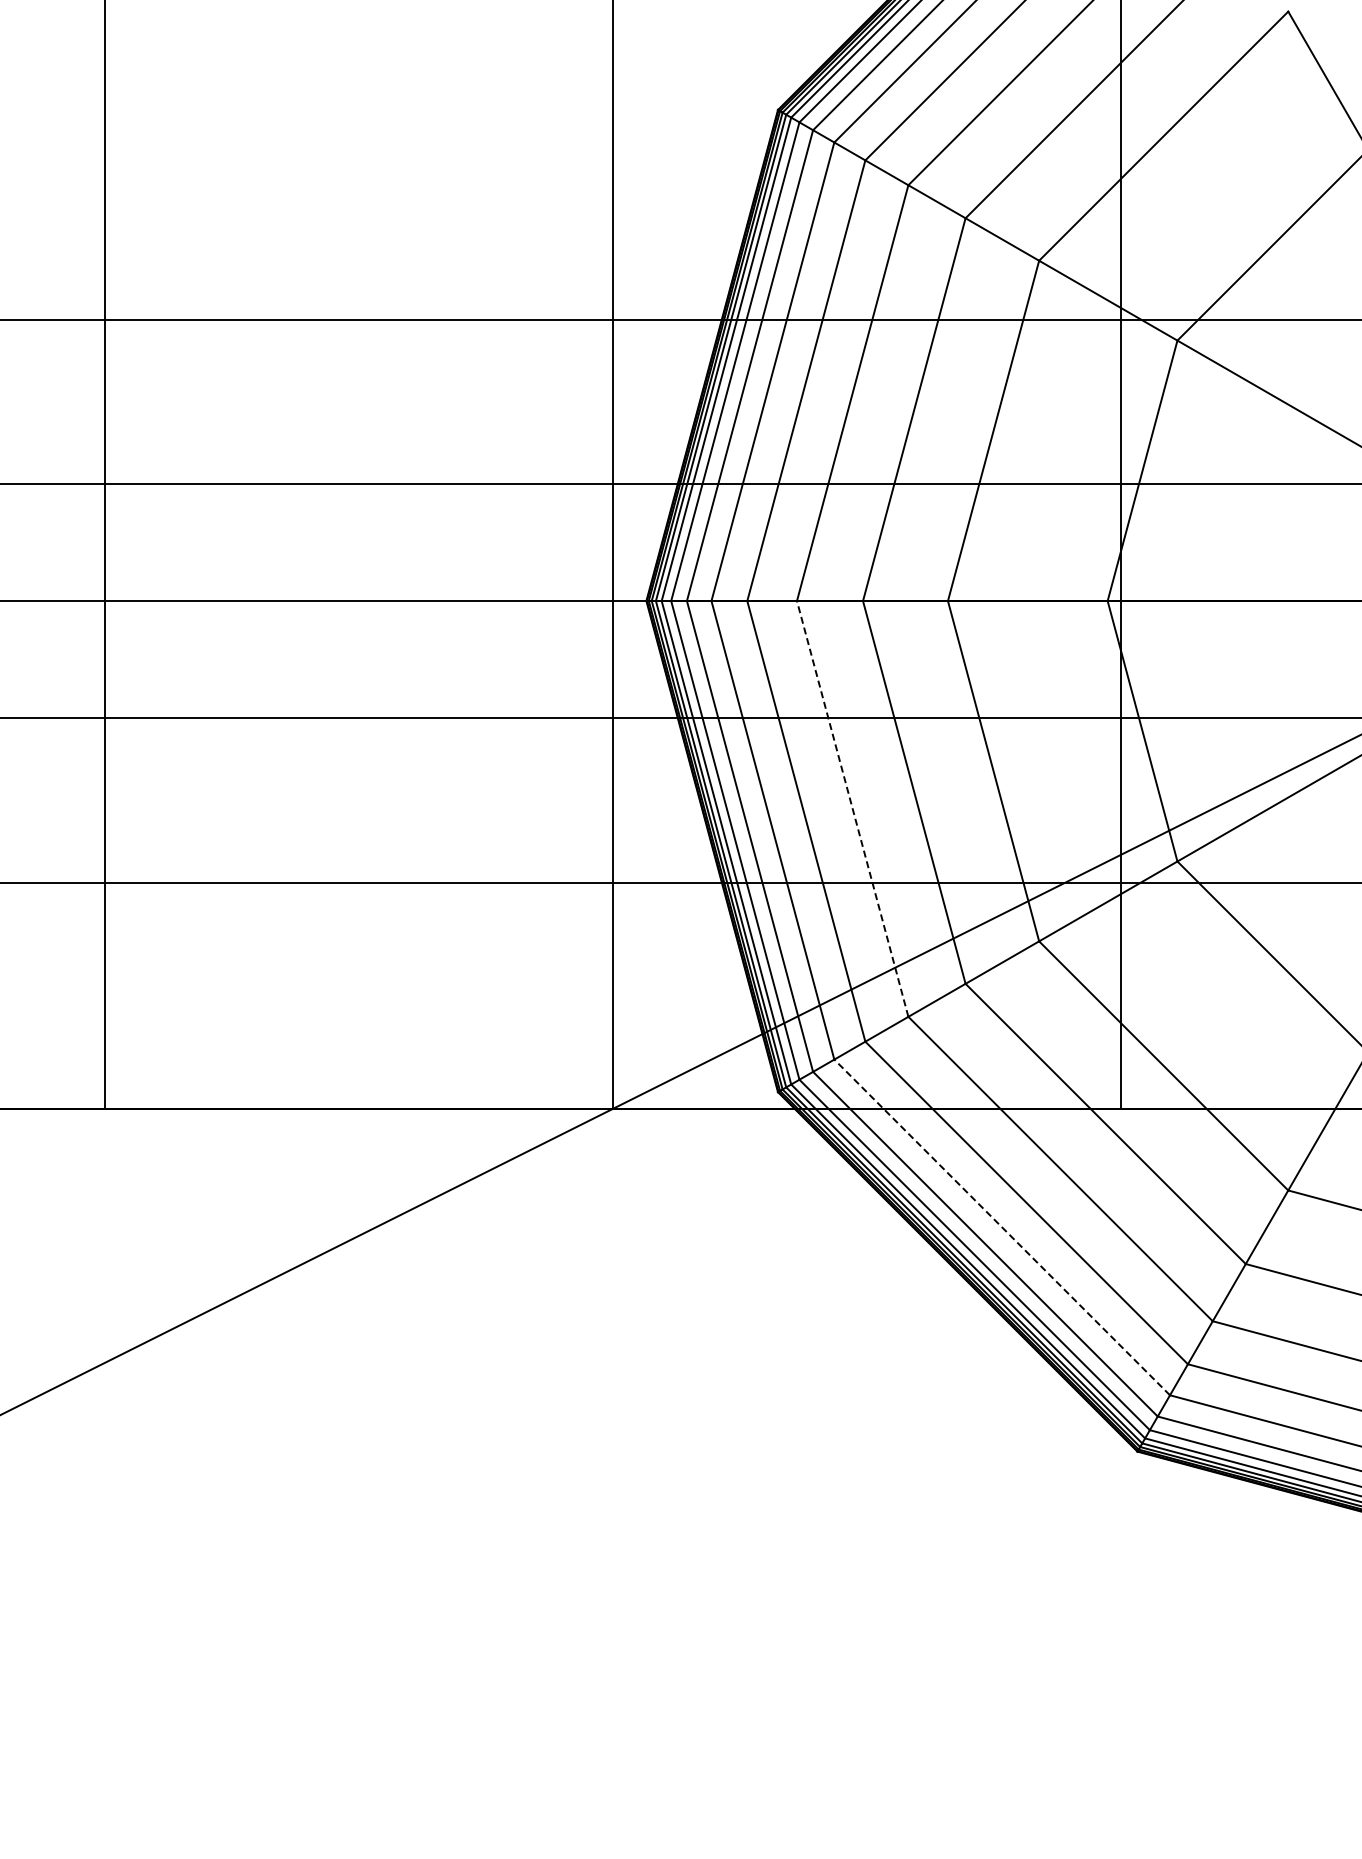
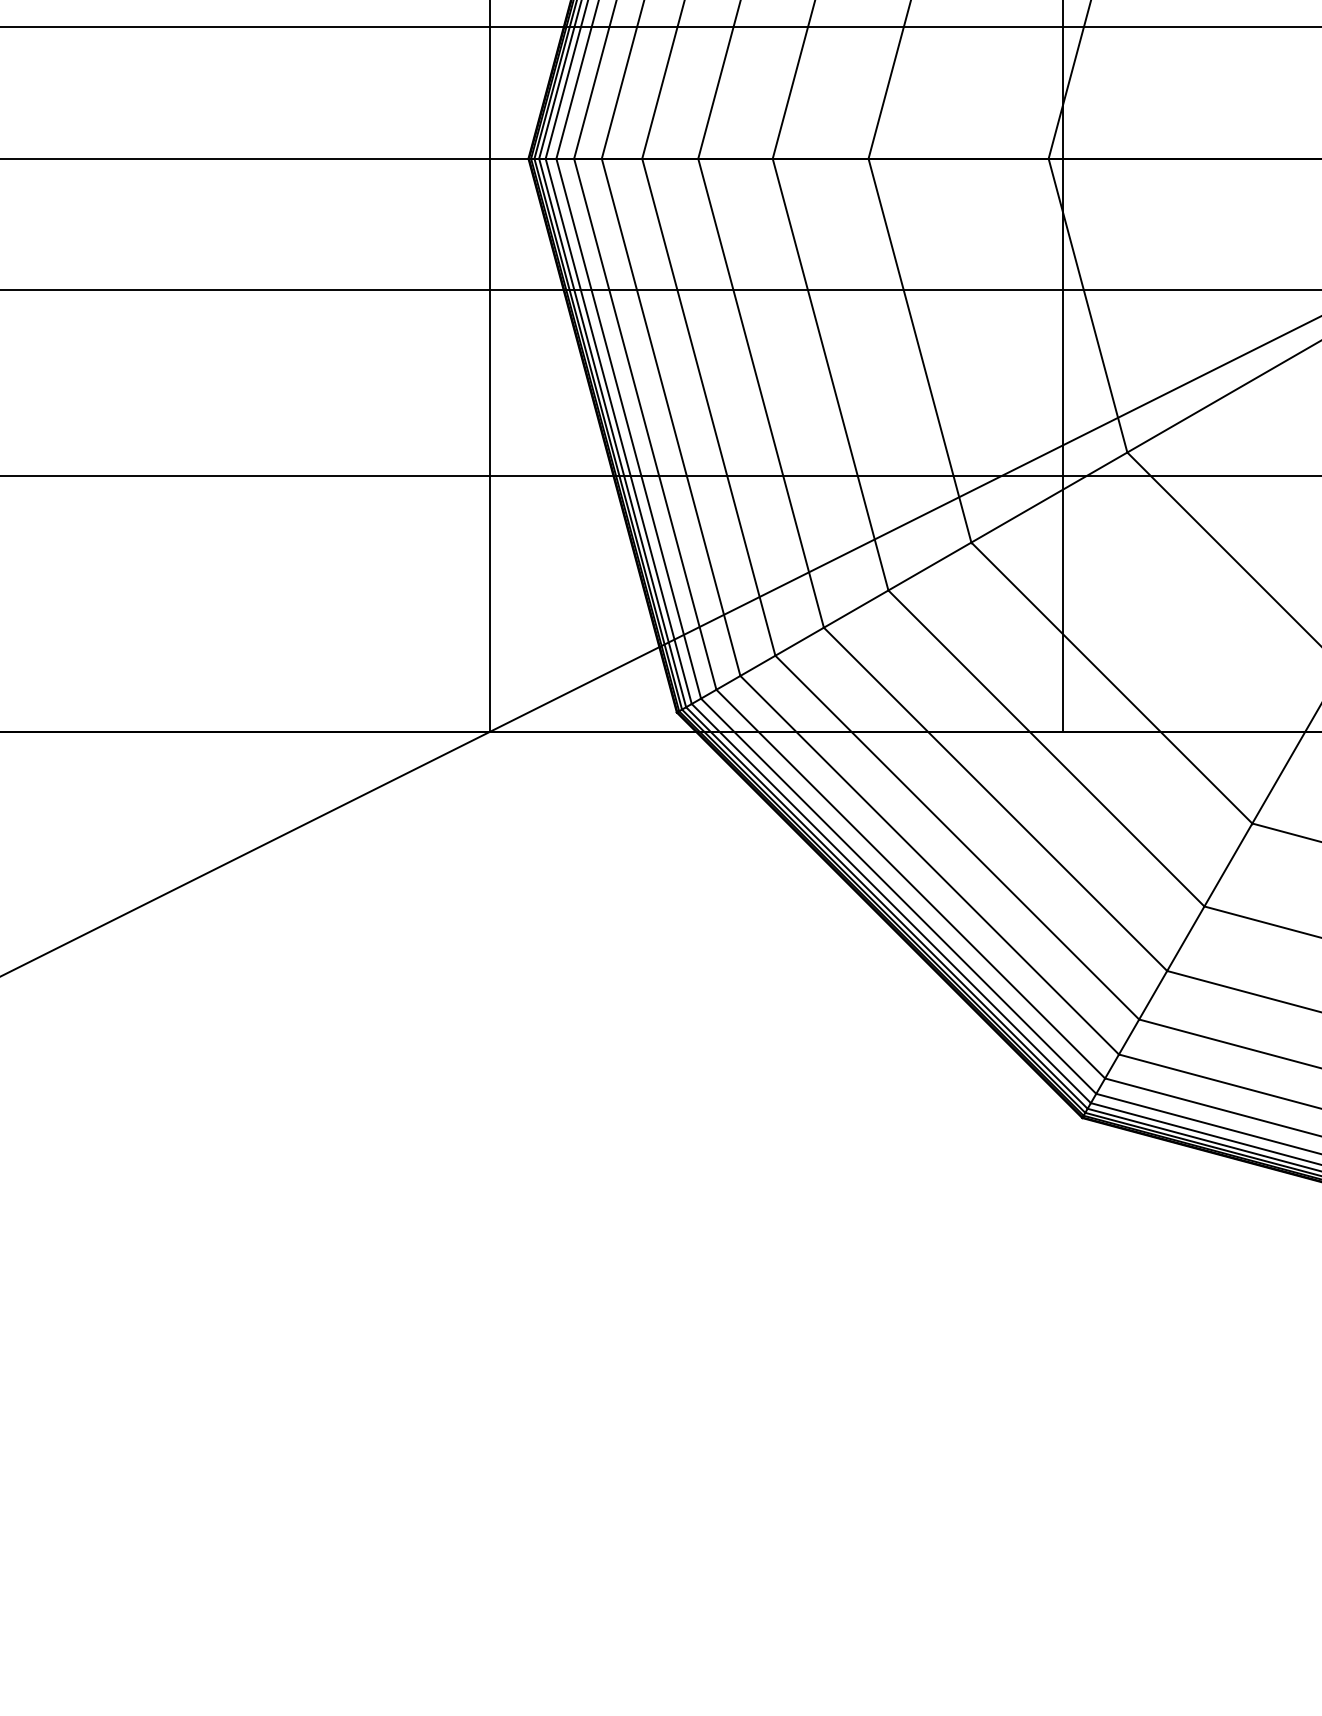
line: (852, 808) -> (760, 392), dashed -> solid
line: (1001, 1227) -> (928, 865), dashed -> solid

